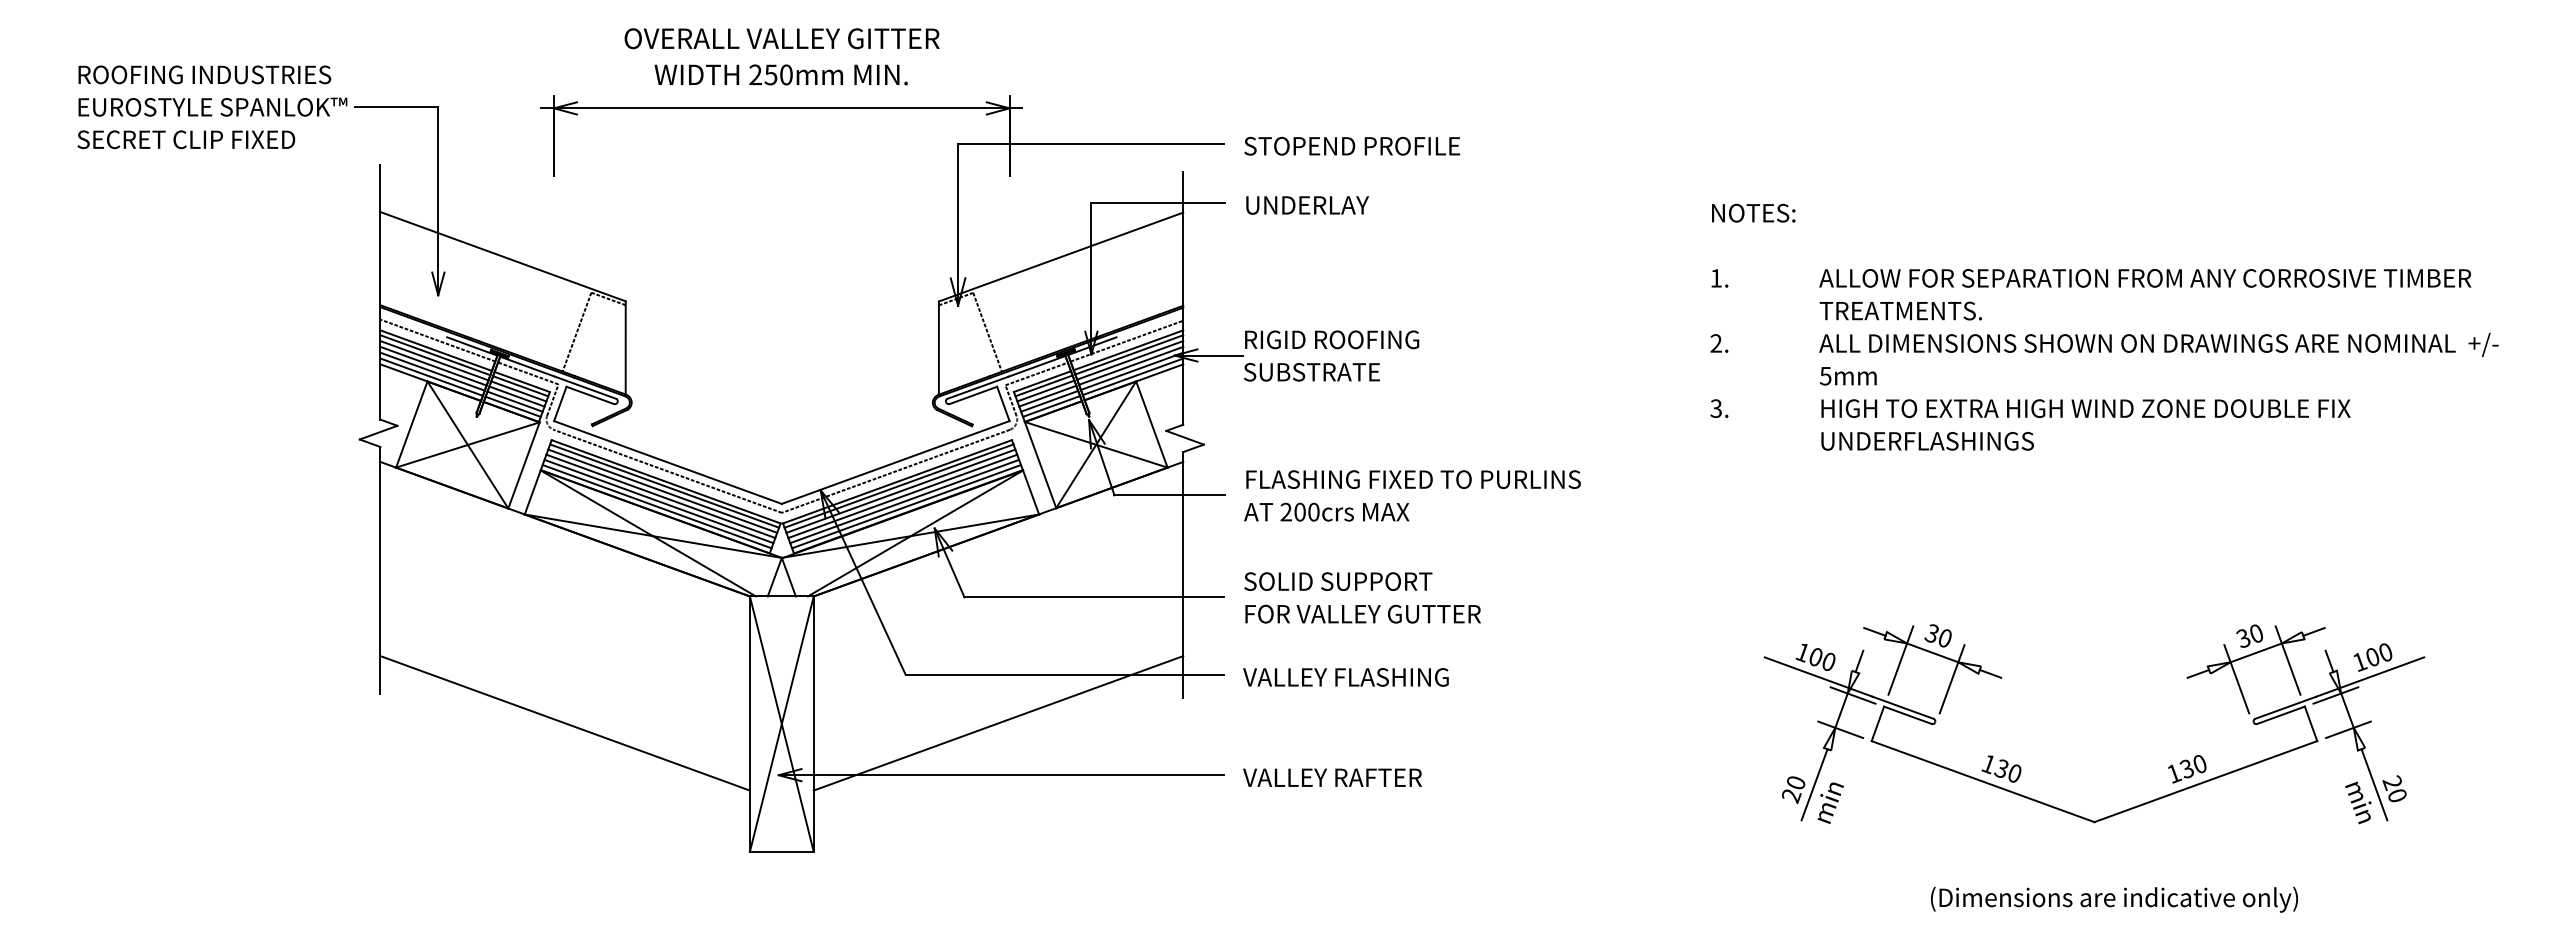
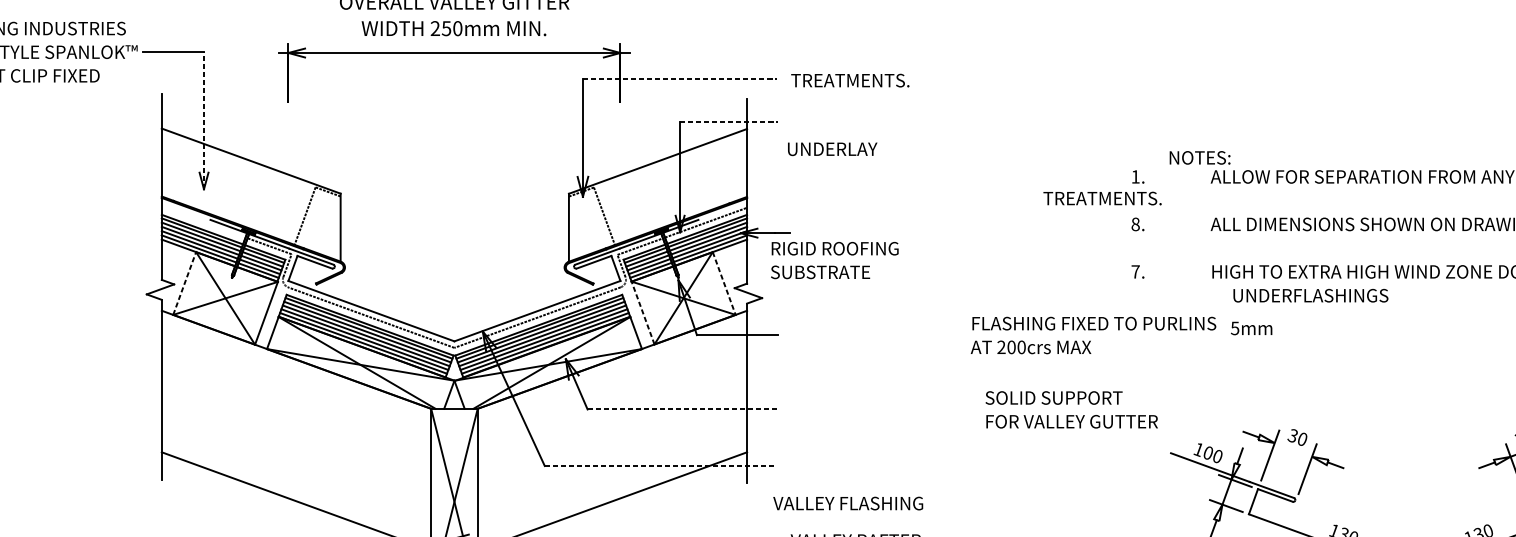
line: (1091, 143) -> (680, 78), solid -> dashed
text: (1351, 145) -> (869, 80), STOPEND PROFILE -> TREATMENTS.
line: (438, 200) -> (204, 120), solid -> dashed
line: (1158, 202) -> (729, 121), solid -> dashed
text: (1307, 205) -> (832, 149), moved
text: (1753, 212) -> (1199, 157), moved
text: (1900, 310) -> (1102, 198), moved
line: (437, 340) -> (203, 222), removed
text: (1716, 343) -> (1135, 224), 2. -> 8.
text: (1331, 355) -> (834, 260), moved
text: (1847, 376) -> (1251, 328), moved
text: (1716, 408) -> (1135, 271), 3. -> 7.
line: (411, 424) -> (184, 283), solid -> dashed
line: (1151, 424) -> (723, 283), solid -> dashed
text: (1927, 441) -> (1310, 295), moved
line: (1040, 465) -> (643, 313), solid -> dashed
text: (1412, 495) -> (1093, 335), moved
line: (1094, 597) -> (682, 409), solid -> dashed
text: (1362, 597) -> (1071, 409), moved
line: (1932, 652) -> (1293, 449), removed
line: (1065, 674) -> (661, 465), solid -> dashed
text: (1345, 677) -> (847, 503), moved

